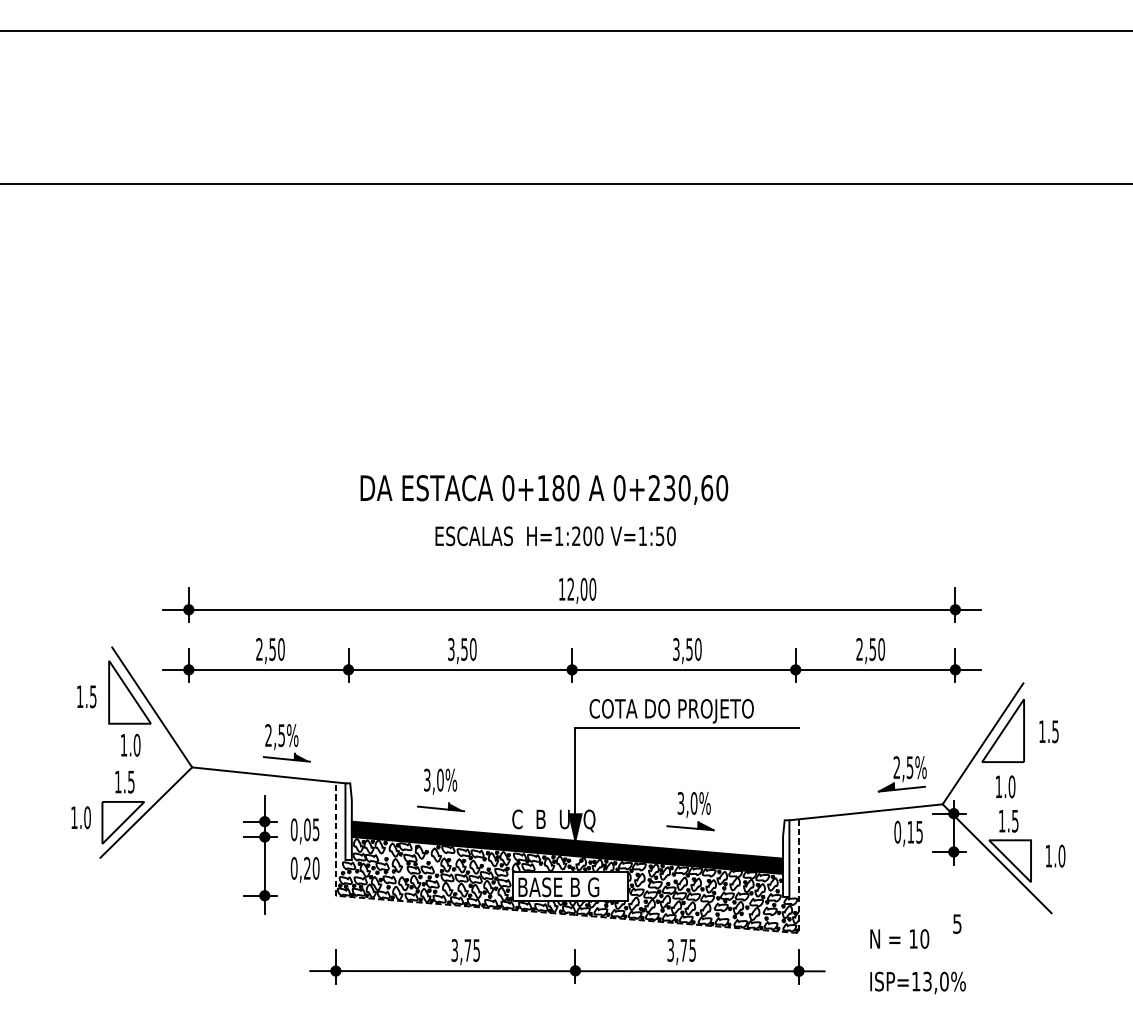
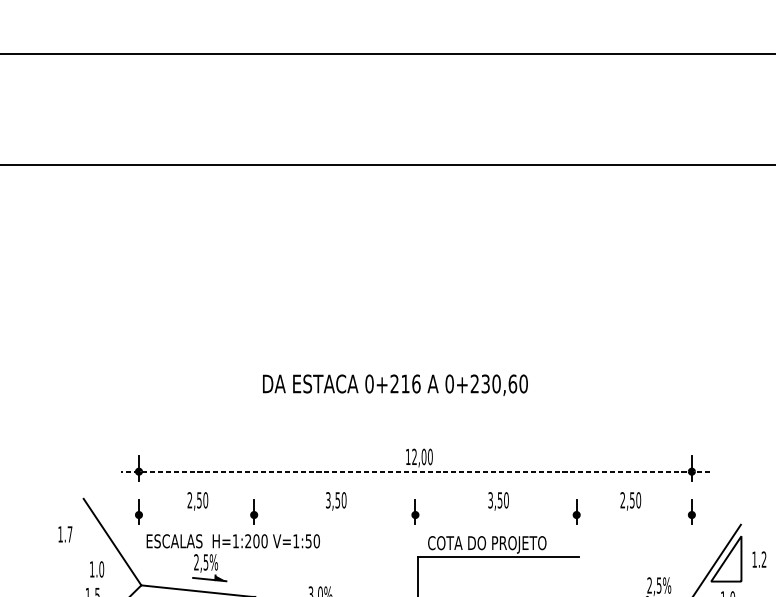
text: (558, 488) -> (405, 384), 0+180 -> 0+216
text: (555, 536) -> (233, 541), moved
line: (572, 609) -> (415, 471), solid -> dashed
line: (571, 669) -> (414, 514), removed
part: (129, 692) -> (96, 531), removed
text: (93, 696) -> (70, 534), 1.5 -> 1.7
text: (1055, 731) -> (764, 559), 1.5 -> 1.2

